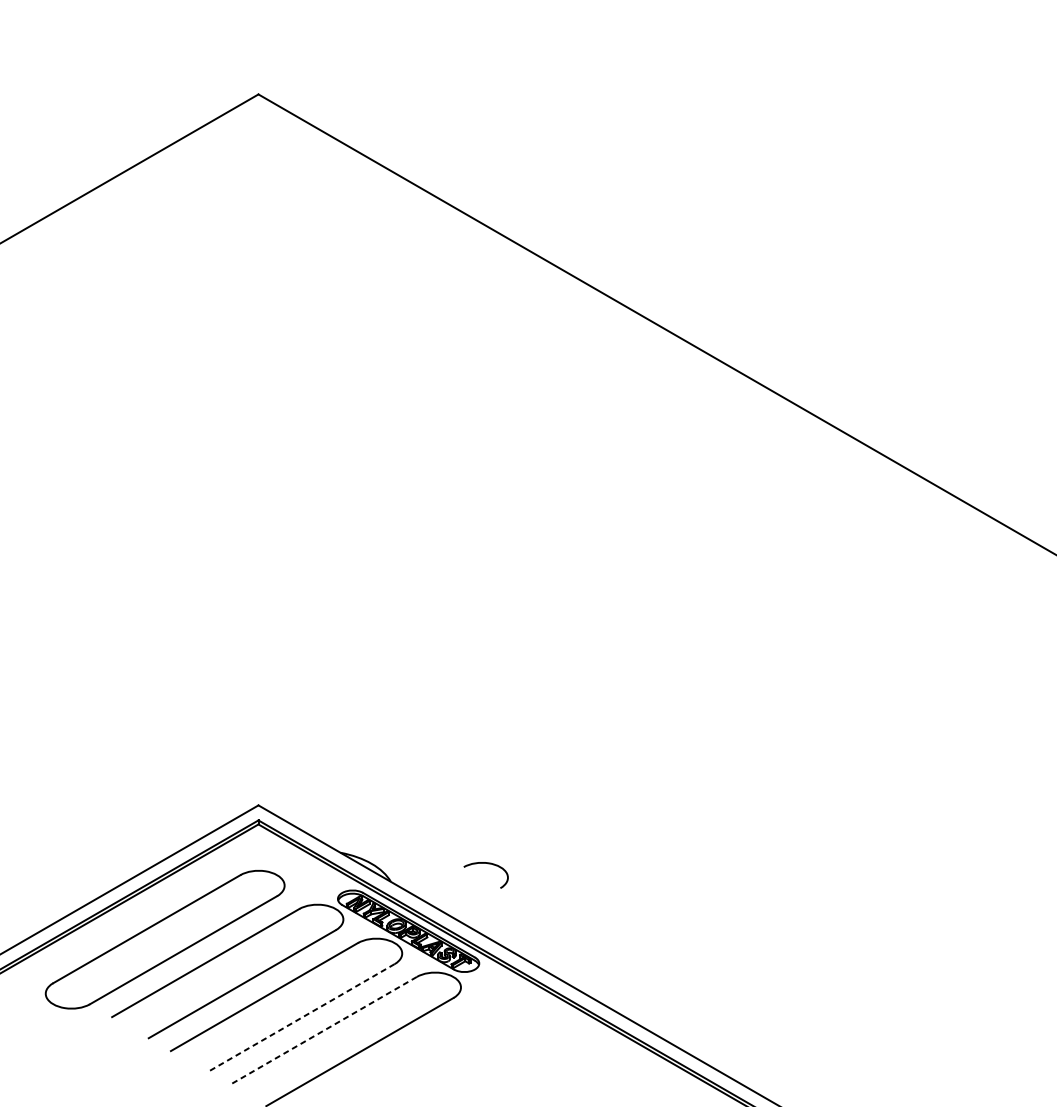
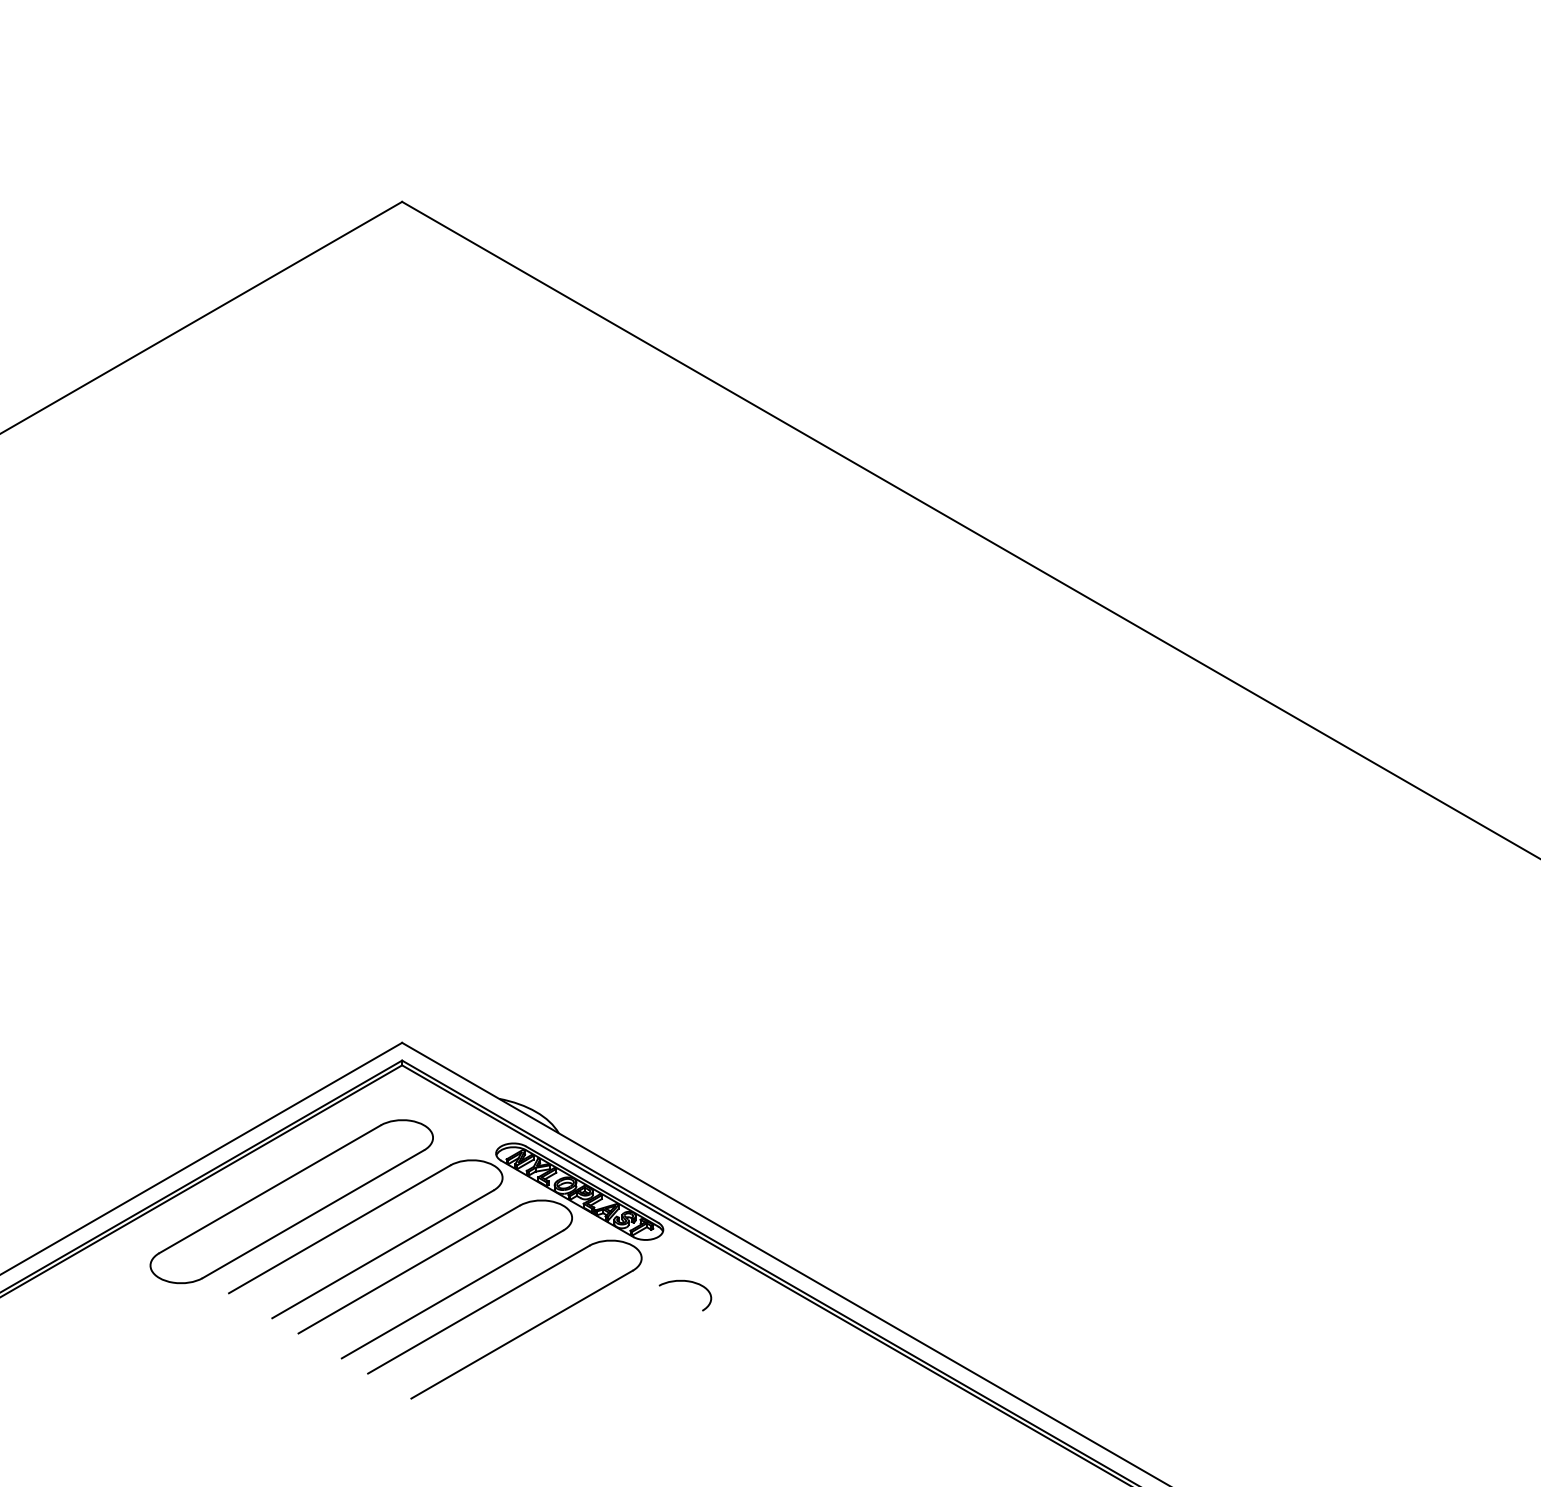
curve: (487, 864) -> (687, 1282), moved
line: (301, 1018) -> (452, 1294), dashed -> solid
line: (323, 1030) -> (478, 1309), dashed -> solid

